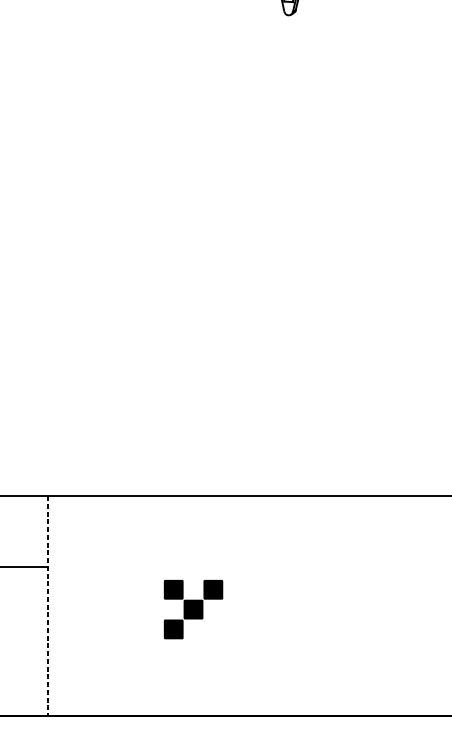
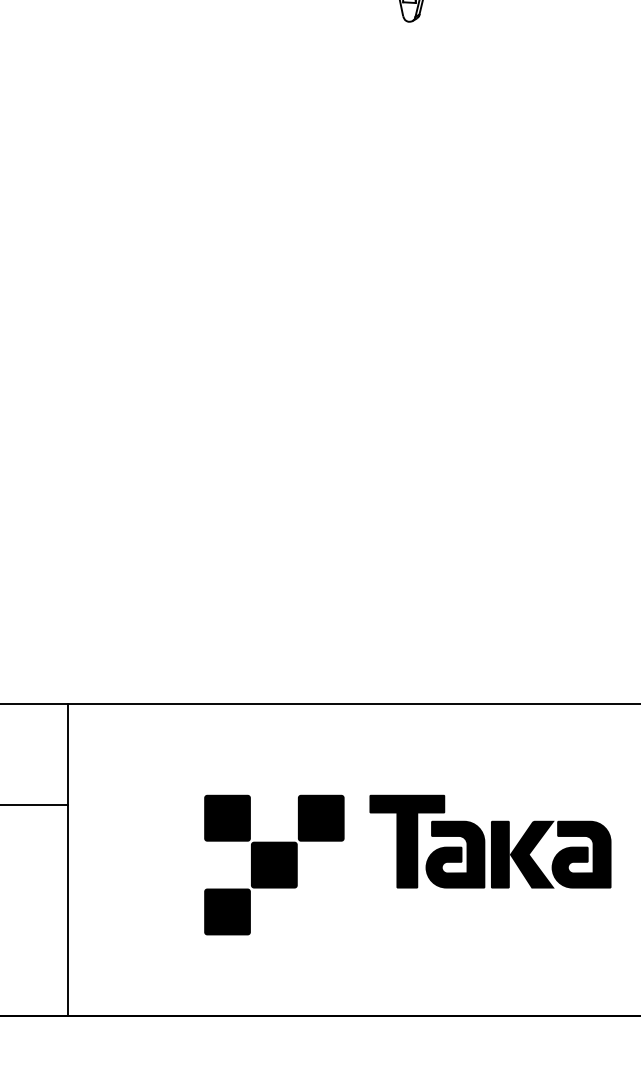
part: (345, 592) -> (490, 841), added
line: (48, 606) -> (68, 860), dashed -> solid
part: (193, 609) -> (274, 864), size x1.67

